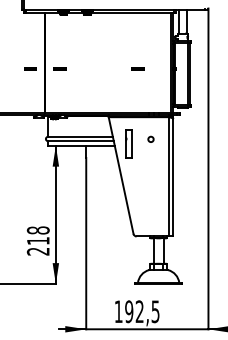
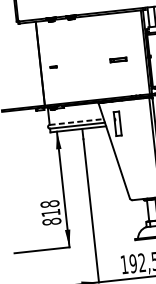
part: (30, 68) -> (28, 69), removed
part: (59, 68) -> (52, 66), size x0.6
part: (137, 68) -> (118, 59), size x1.6
line: (81, 136) -> (77, 121), solid -> dashed
circle: (150, 138) -> (135, 117), removed
text: (38, 251) -> (52, 221), 218 -> 818

